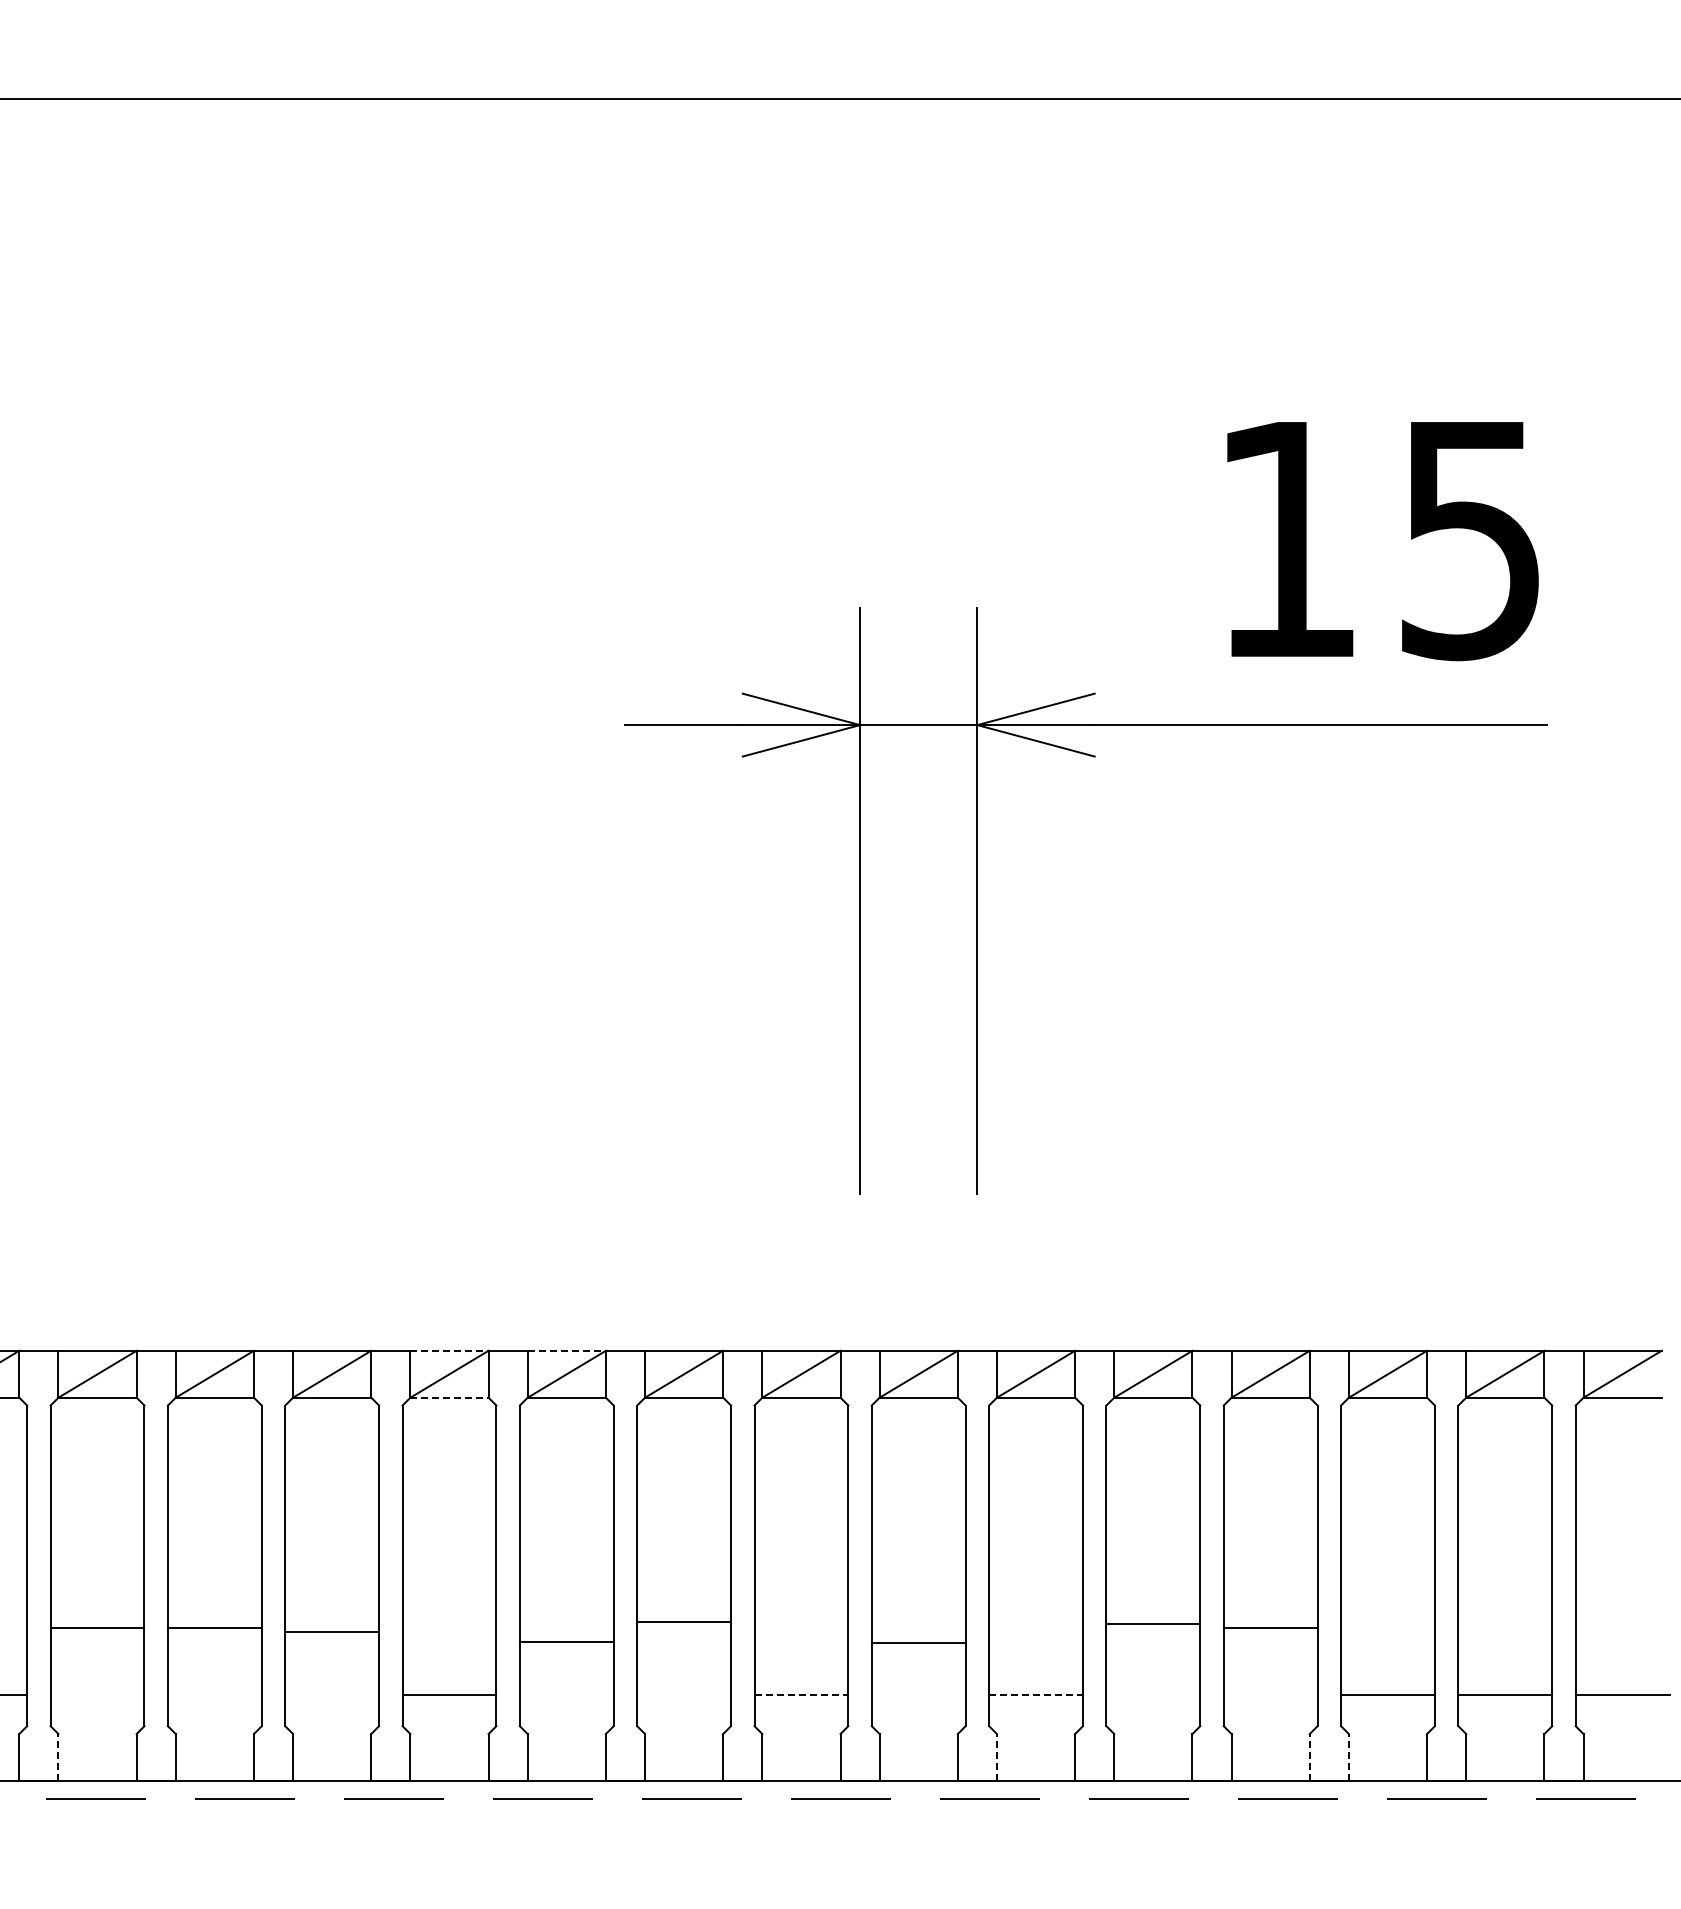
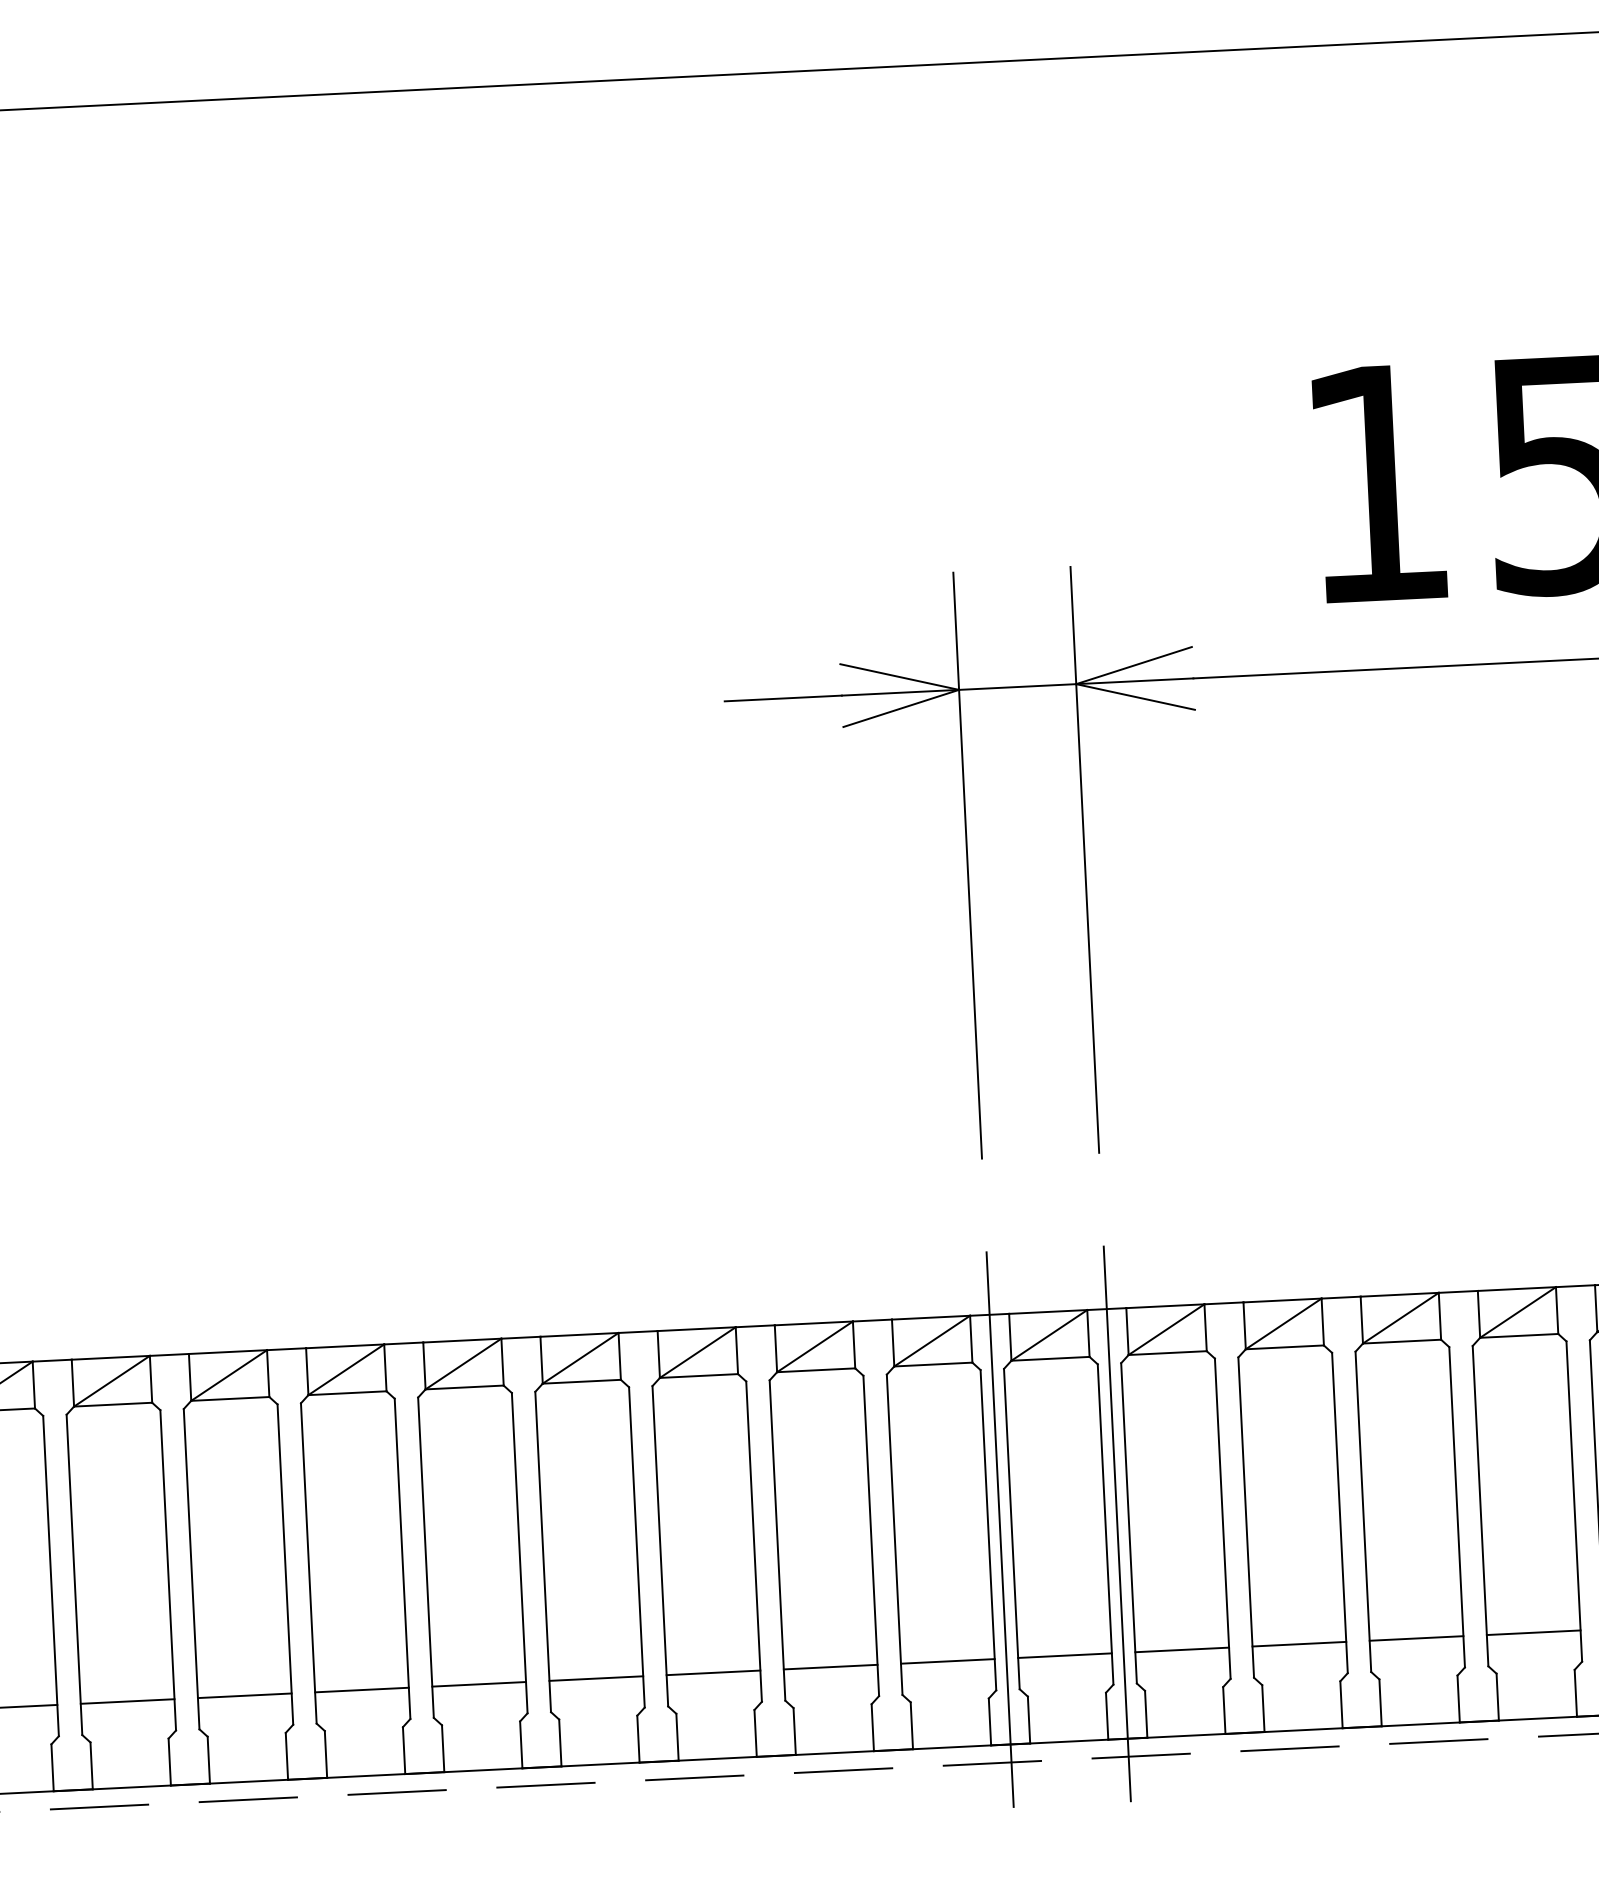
line: (449, 1350) -> (579, 1334), dashed -> solid
line: (567, 1350) -> (697, 1328), dashed -> solid
line: (449, 1397) -> (581, 1381), dashed -> solid
line: (860, 1565) -> (1000, 1529), added
line: (977, 1565) -> (1117, 1523), added
line: (684, 1621) -> (831, 1666), moved
line: (1153, 1623) -> (1299, 1643), moved
line: (97, 1627) -> (244, 1695), moved
line: (214, 1627) -> (361, 1689), moved
line: (1270, 1627) -> (1416, 1638), moved
line: (332, 1631) -> (479, 1683), moved
line: (566, 1641) -> (713, 1672), moved
line: (918, 1642) -> (1064, 1655), moved
line: (801, 1694) -> (947, 1660), dashed -> solid
line: (1036, 1694) -> (1182, 1649), dashed -> solid
line: (58, 1756) -> (208, 1759), dashed -> solid
line: (996, 1756) -> (1145, 1713), dashed -> solid
line: (1309, 1756) -> (1458, 1698), dashed -> solid
line: (1348, 1756) -> (1497, 1696), dashed -> solid

